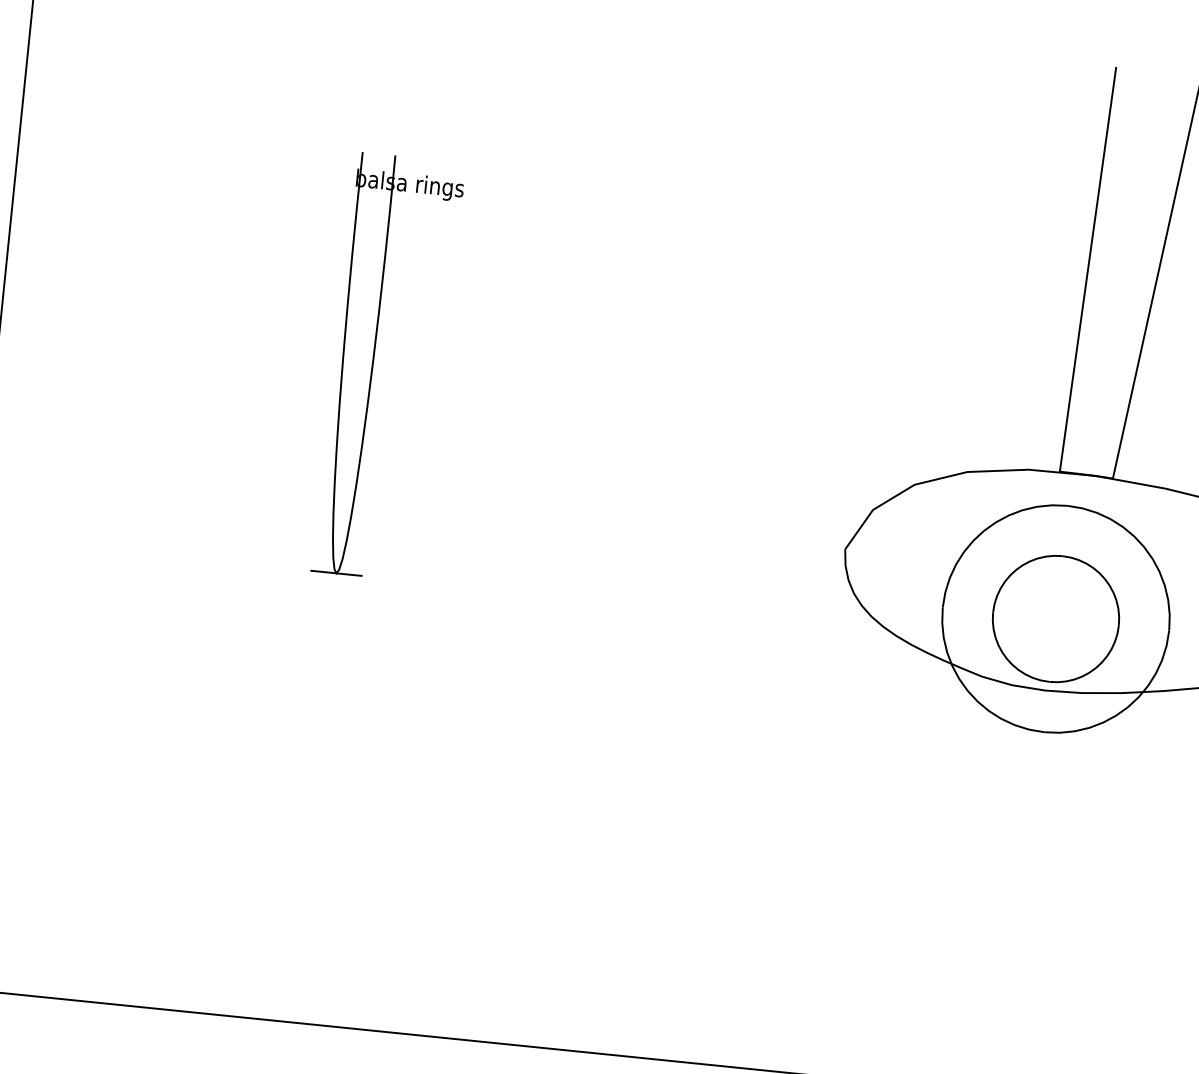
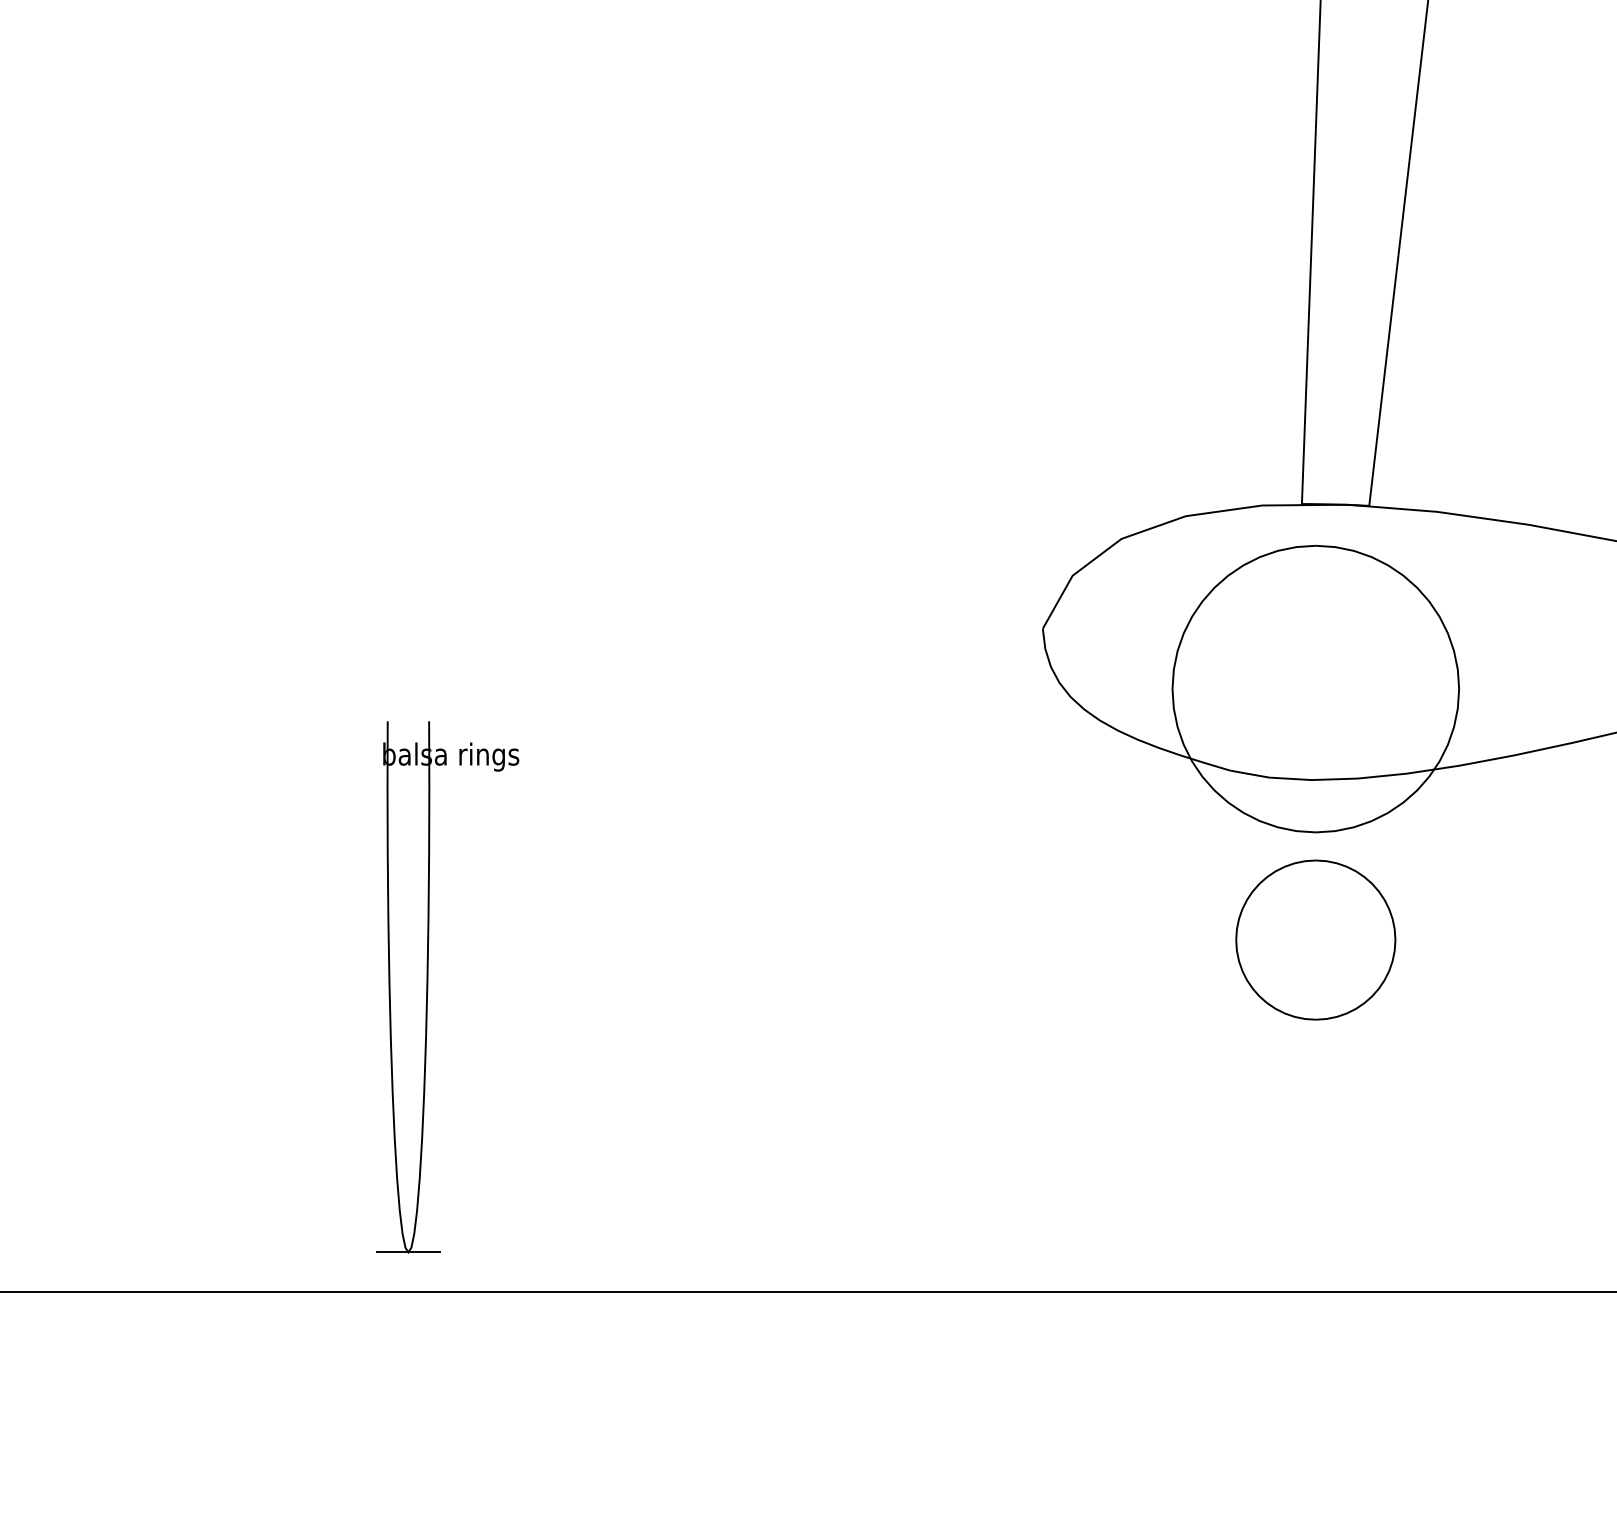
part: (373, 365) -> (428, 987), moved
part: (1055, 618) -> (1315, 939), moved

